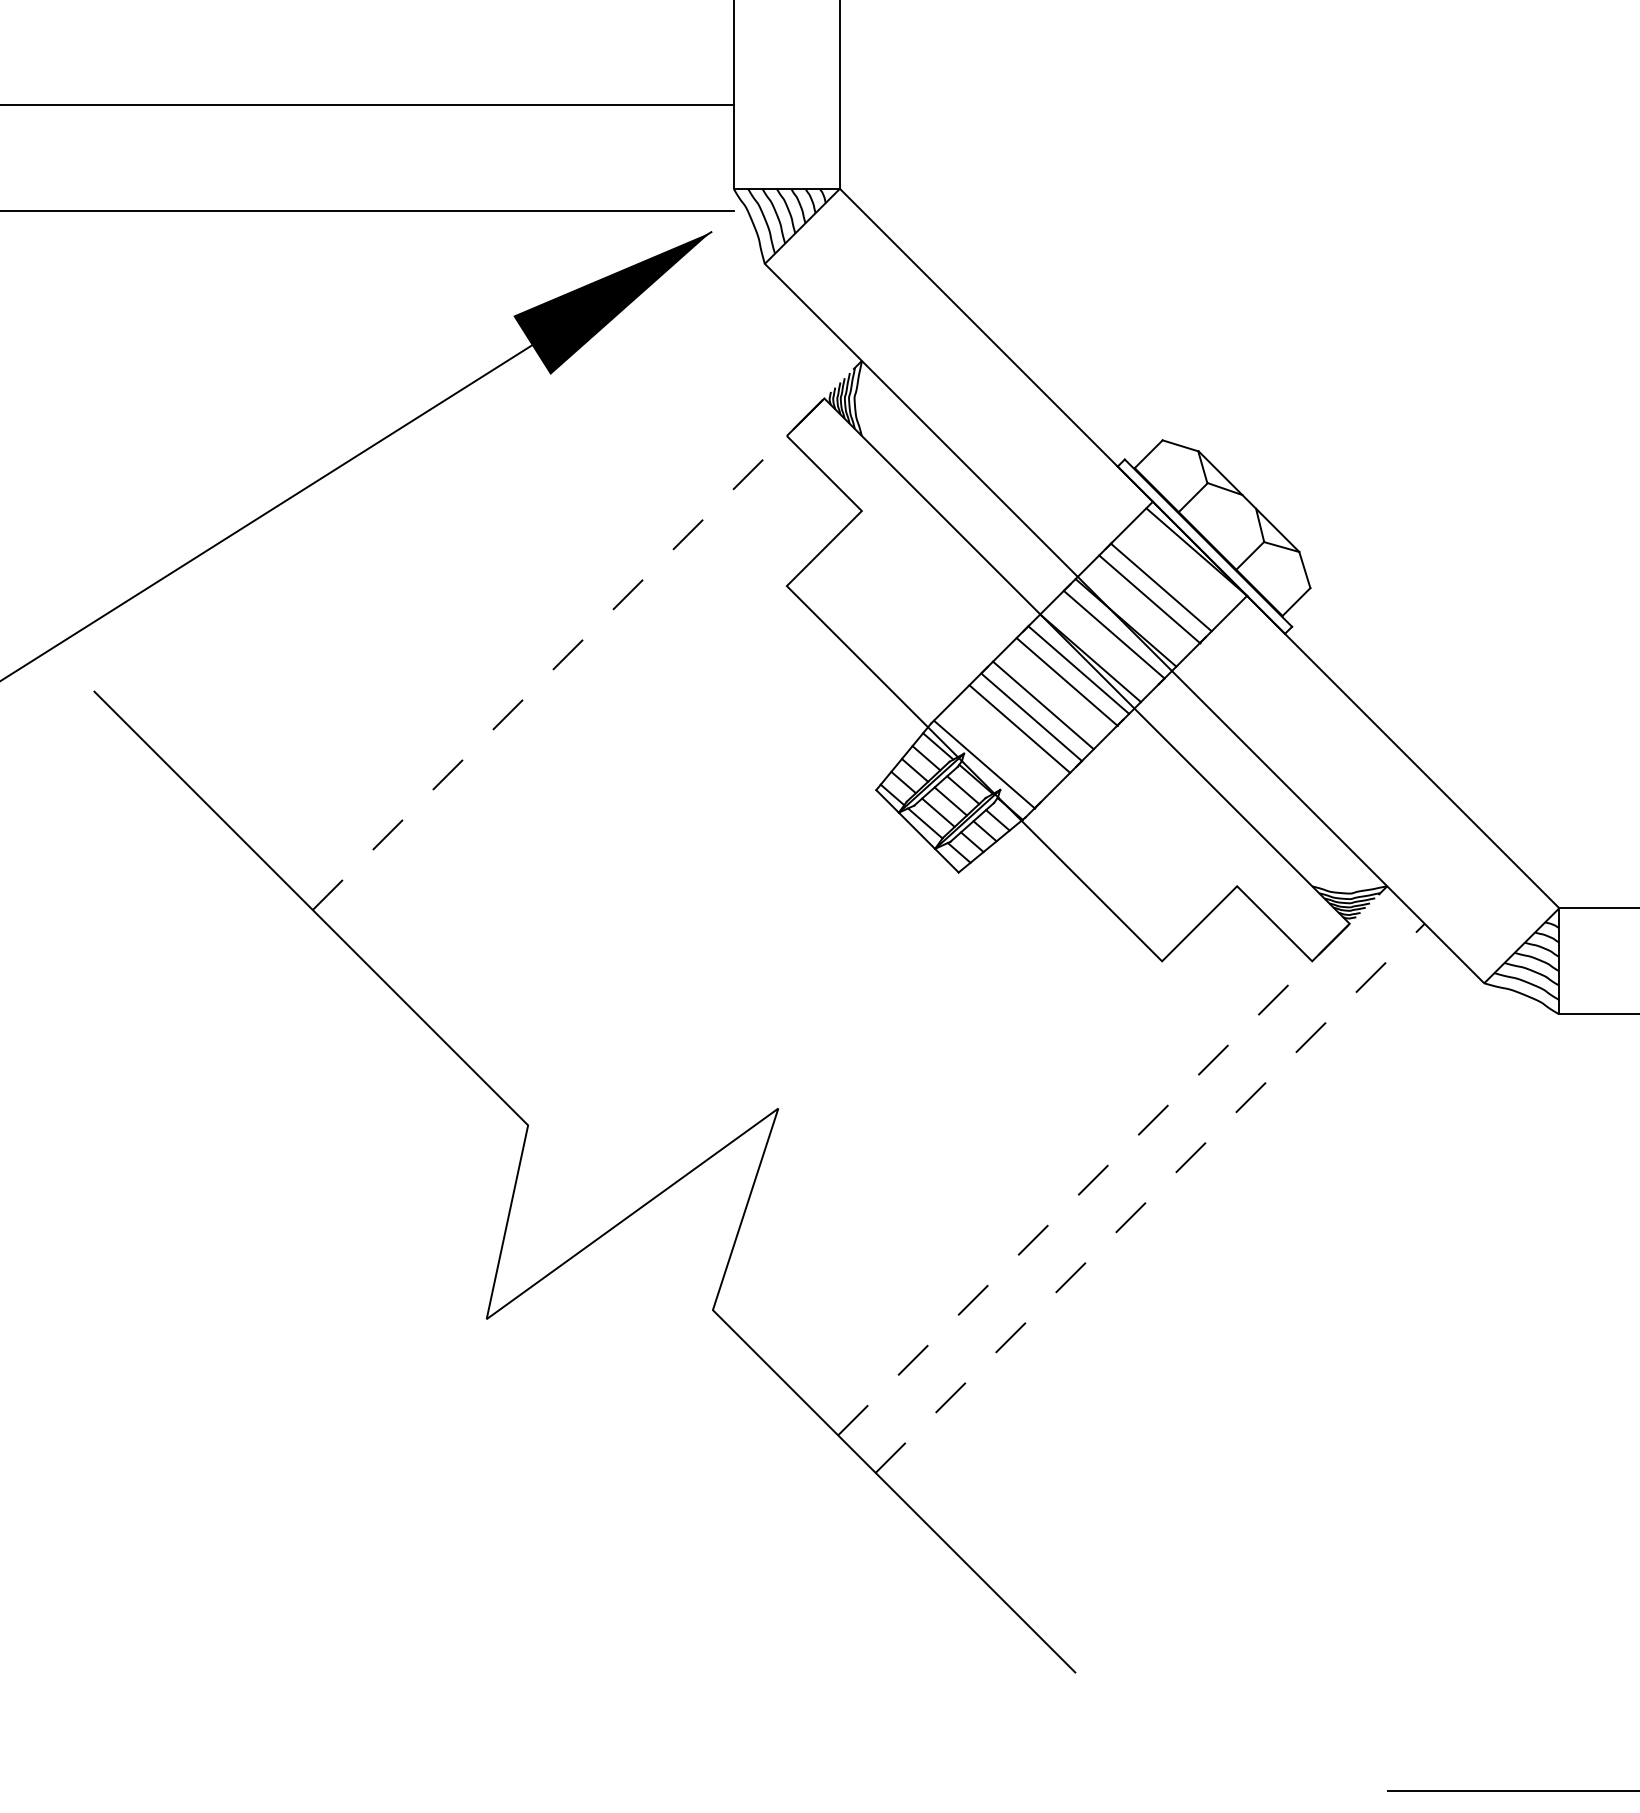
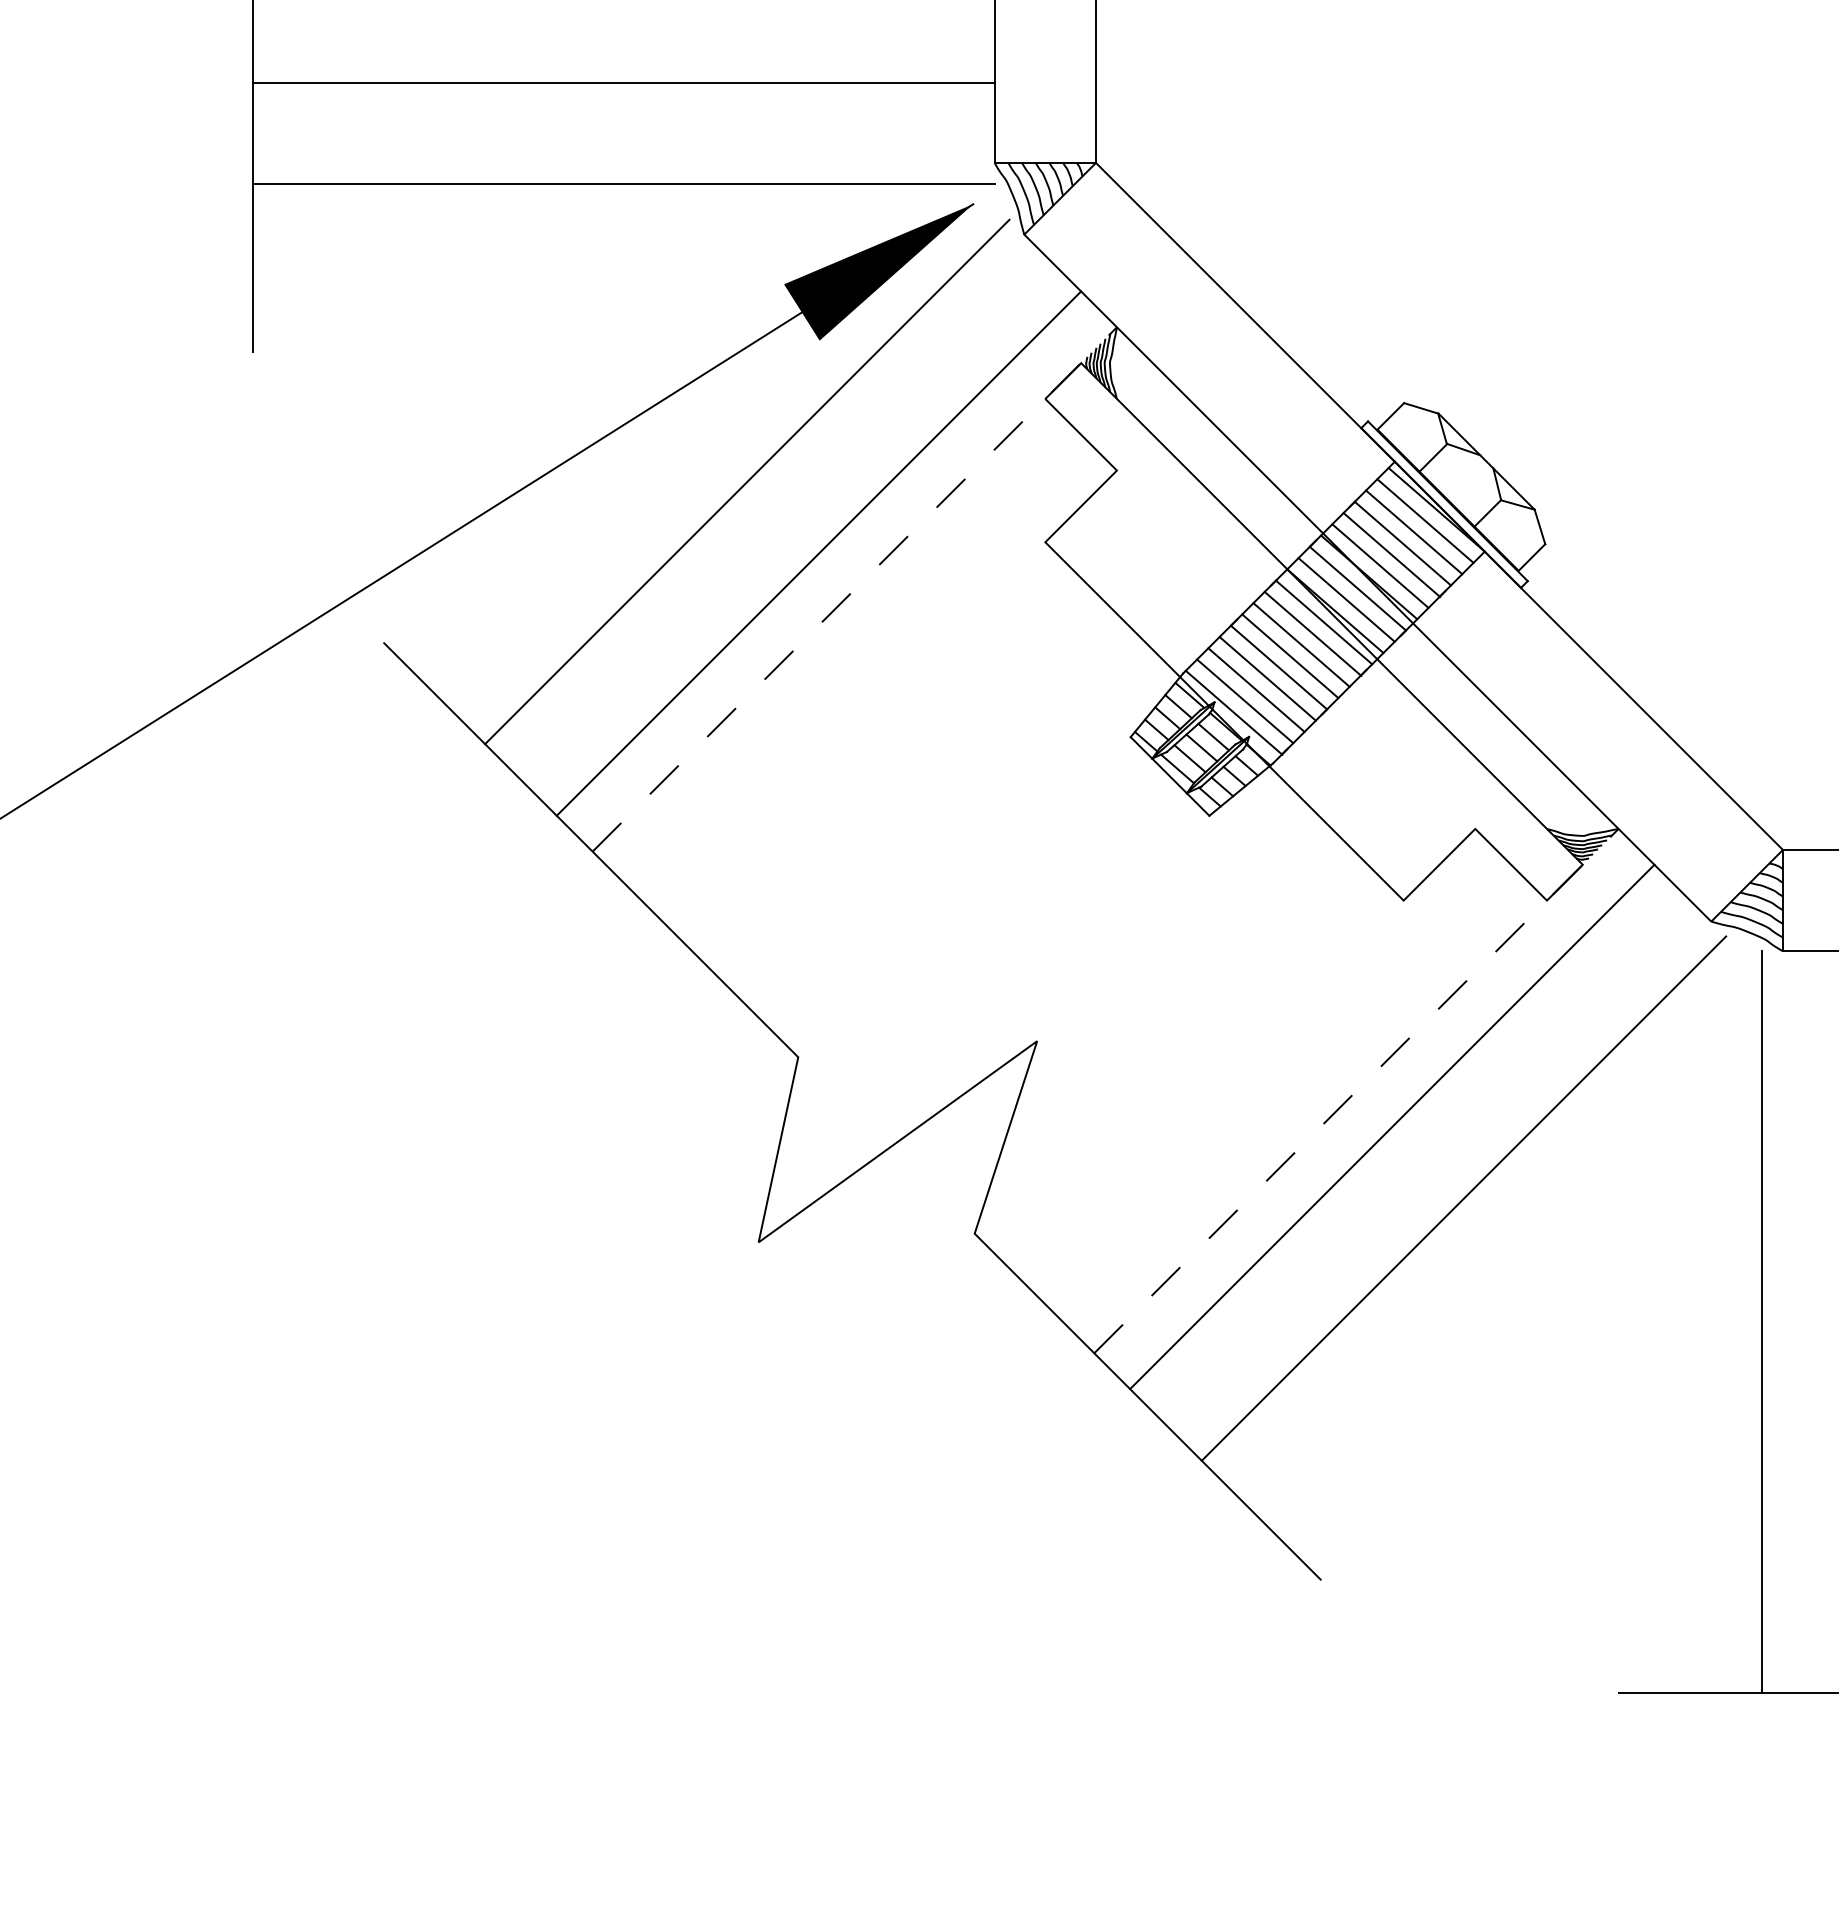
line: (474, 522) -> (747, 481), added
line: (1184, 563) -> (1425, 520), added
line: (1173, 575) -> (1414, 532), added
line: (549, 597) -> (818, 553), added
line: (1137, 610) -> (1380, 565), added
line: (1102, 646) -> (1346, 599), added
line: (1055, 693) -> (1301, 644), added
line: (1008, 740) -> (1256, 689), added
line: (996, 752) -> (1245, 701), added
line: (1150, 1197) -> (1392, 1126), dashed -> solid
line: (1224, 1273) -> (1463, 1198), added
line: (1536, 1402) -> (1761, 1321), added

